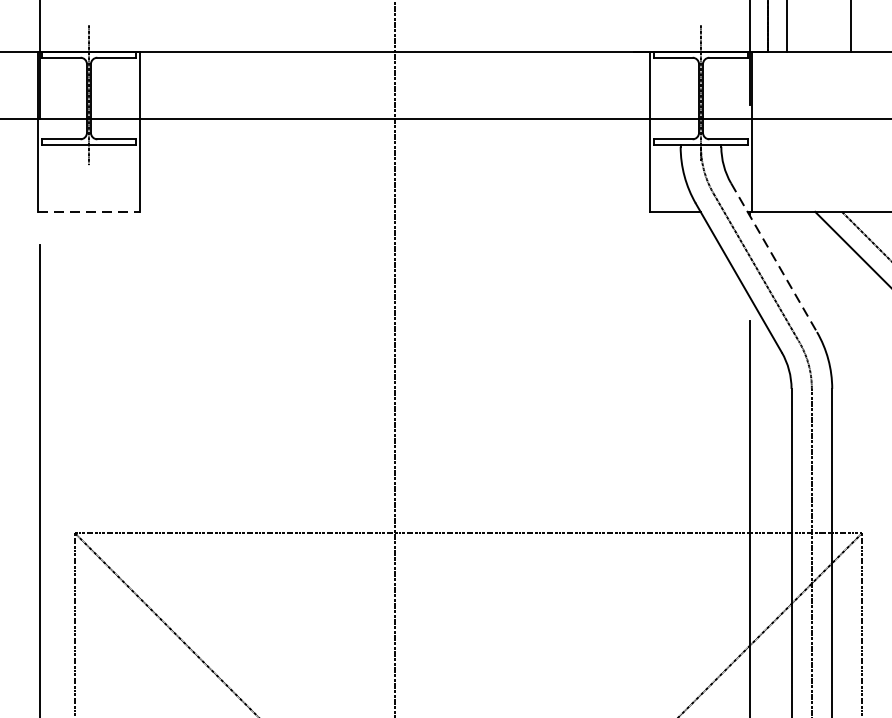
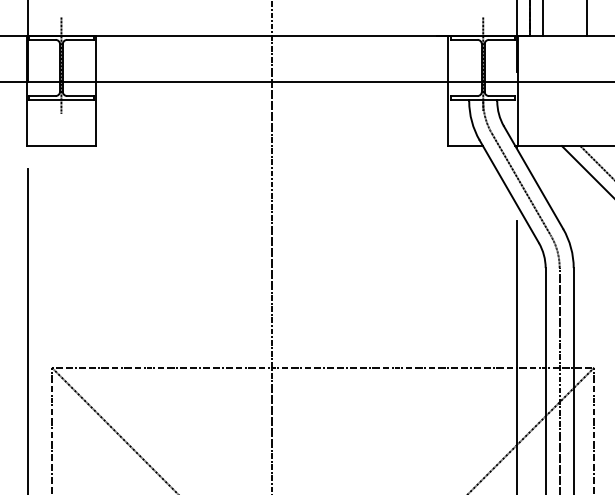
line: (89, 212) -> (61, 146), dashed -> solid
line: (773, 258) -> (533, 178), dashed -> solid

